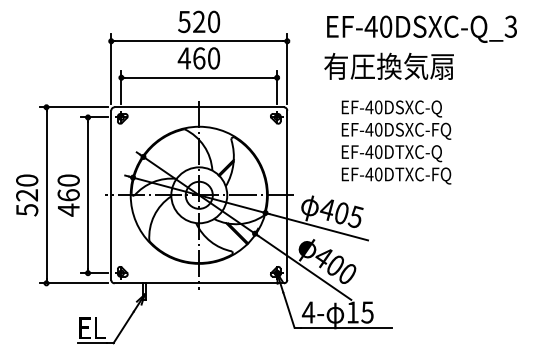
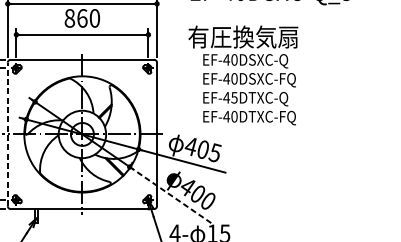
text: (183, 58) -> (69, 18), 460 -> 860
text: (388, 65) -> (242, 36), moved
text: (378, 151) -> (234, 97), EF-40DTXC-Q -> EF-45DTXC-Q
line: (111, 195) -> (8, 134), solid -> dashed
line: (304, 267) -> (171, 195), solid -> dashed

